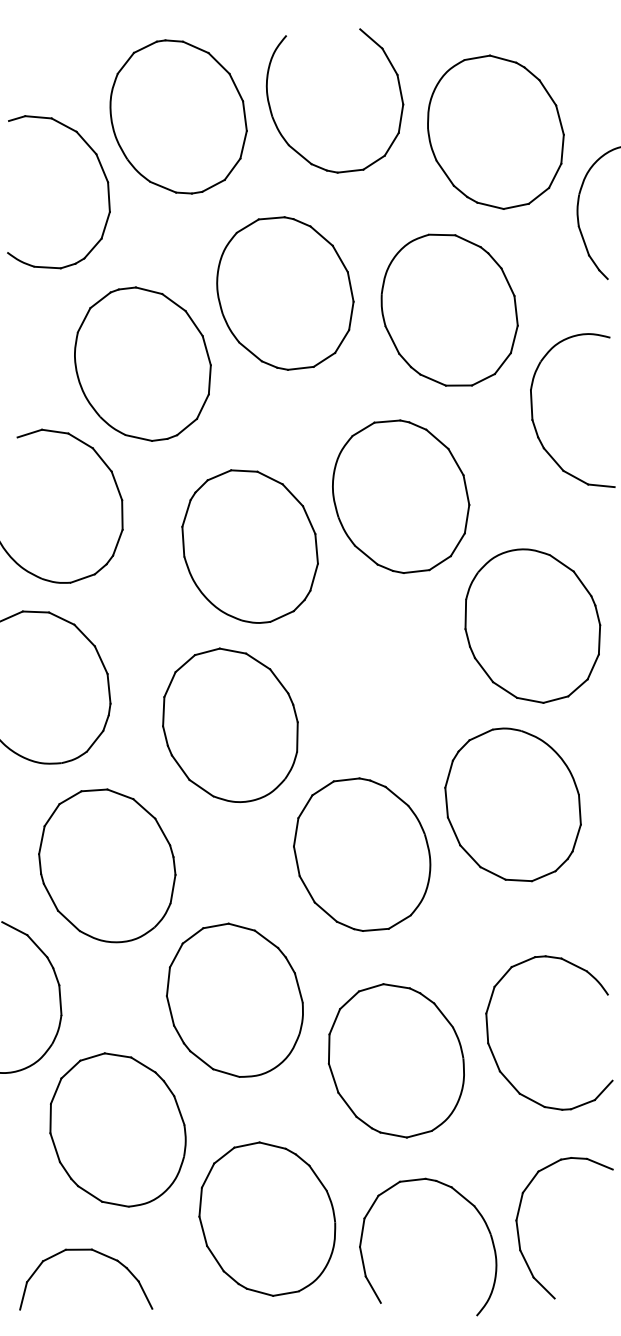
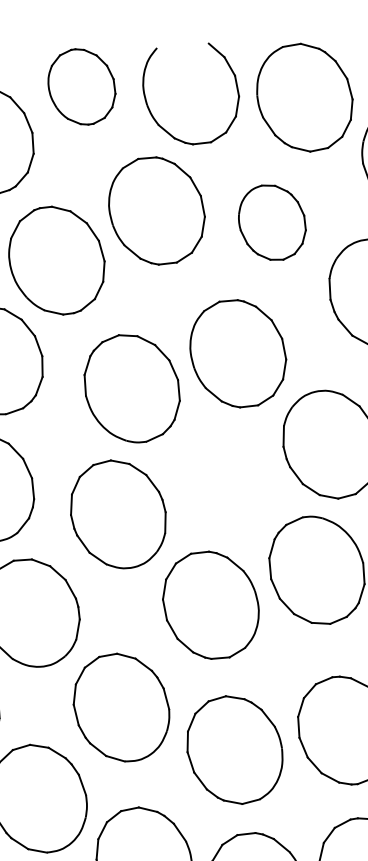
part: (178, 116) -> (81, 86), size x0.7
part: (282, 134) -> (154, 117), moved
part: (449, 309) -> (272, 222), size x0.7

